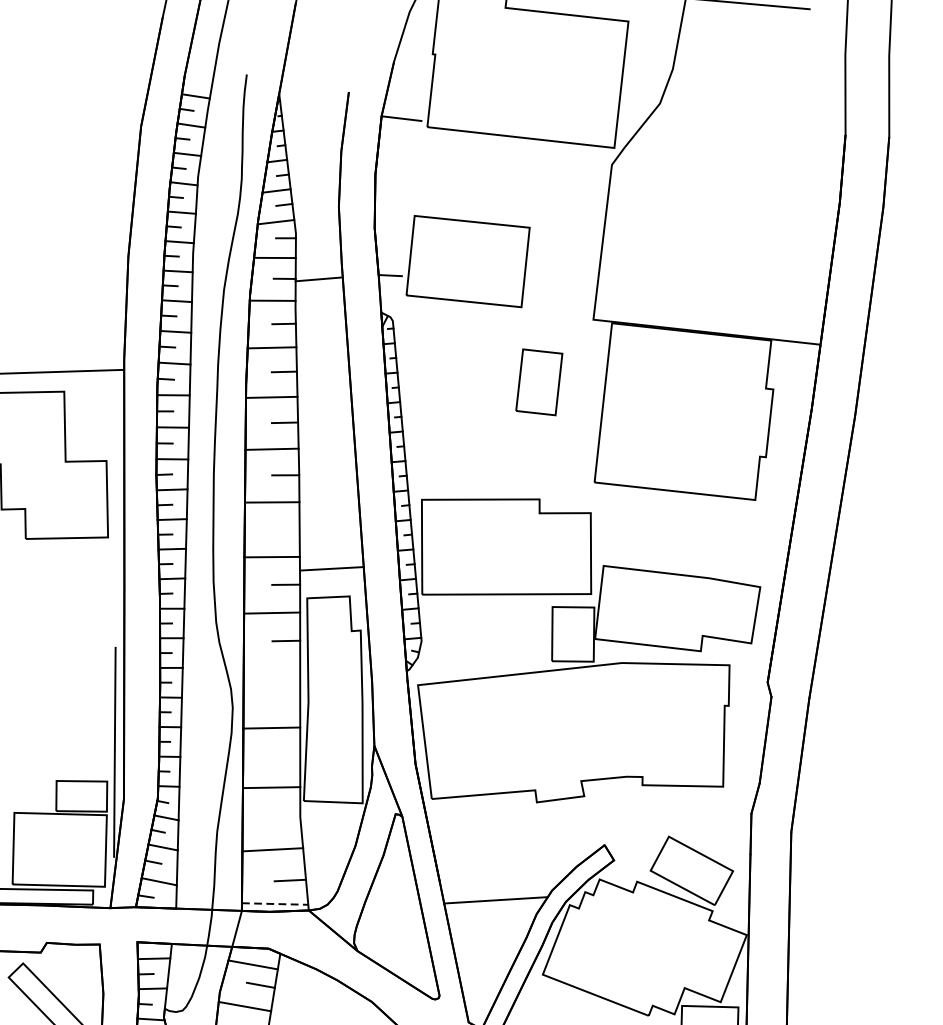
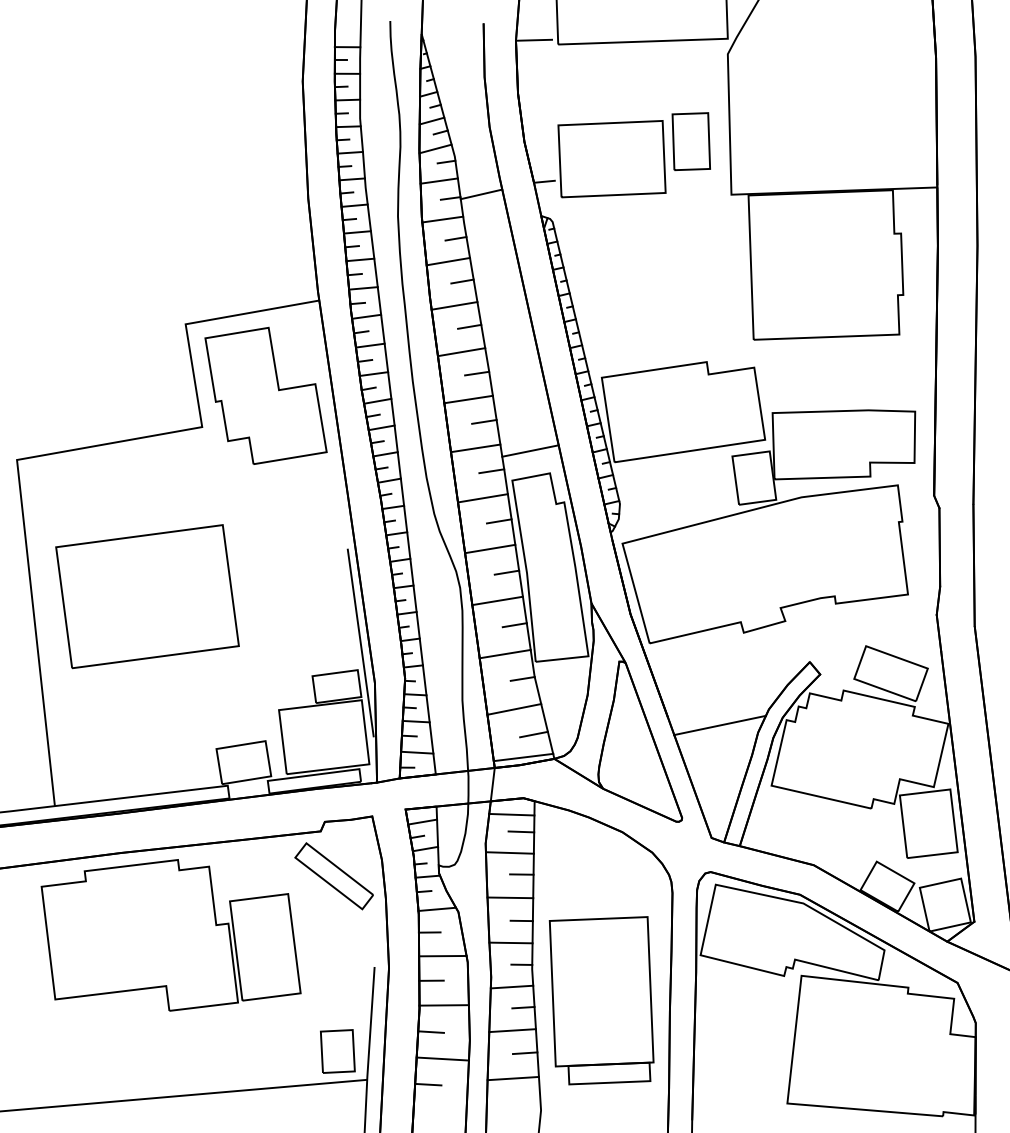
part: (538, 382) -> (690, 141), moved
line: (286, 529) -> (484, 421), added
line: (272, 669) -> (490, 548), added
line: (286, 698) -> (506, 572), added
line: (286, 757) -> (514, 625), added
line: (286, 817) -> (522, 678), added
line: (275, 904) -> (523, 757), dashed -> solid

